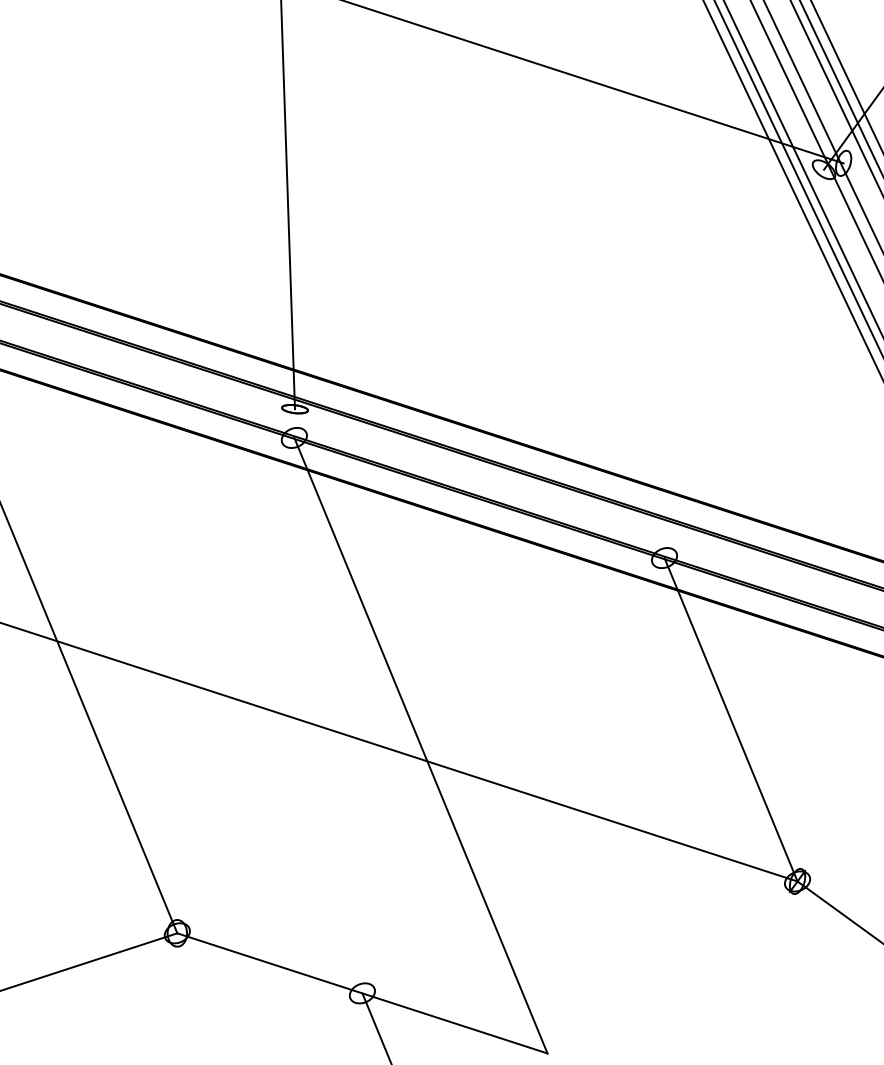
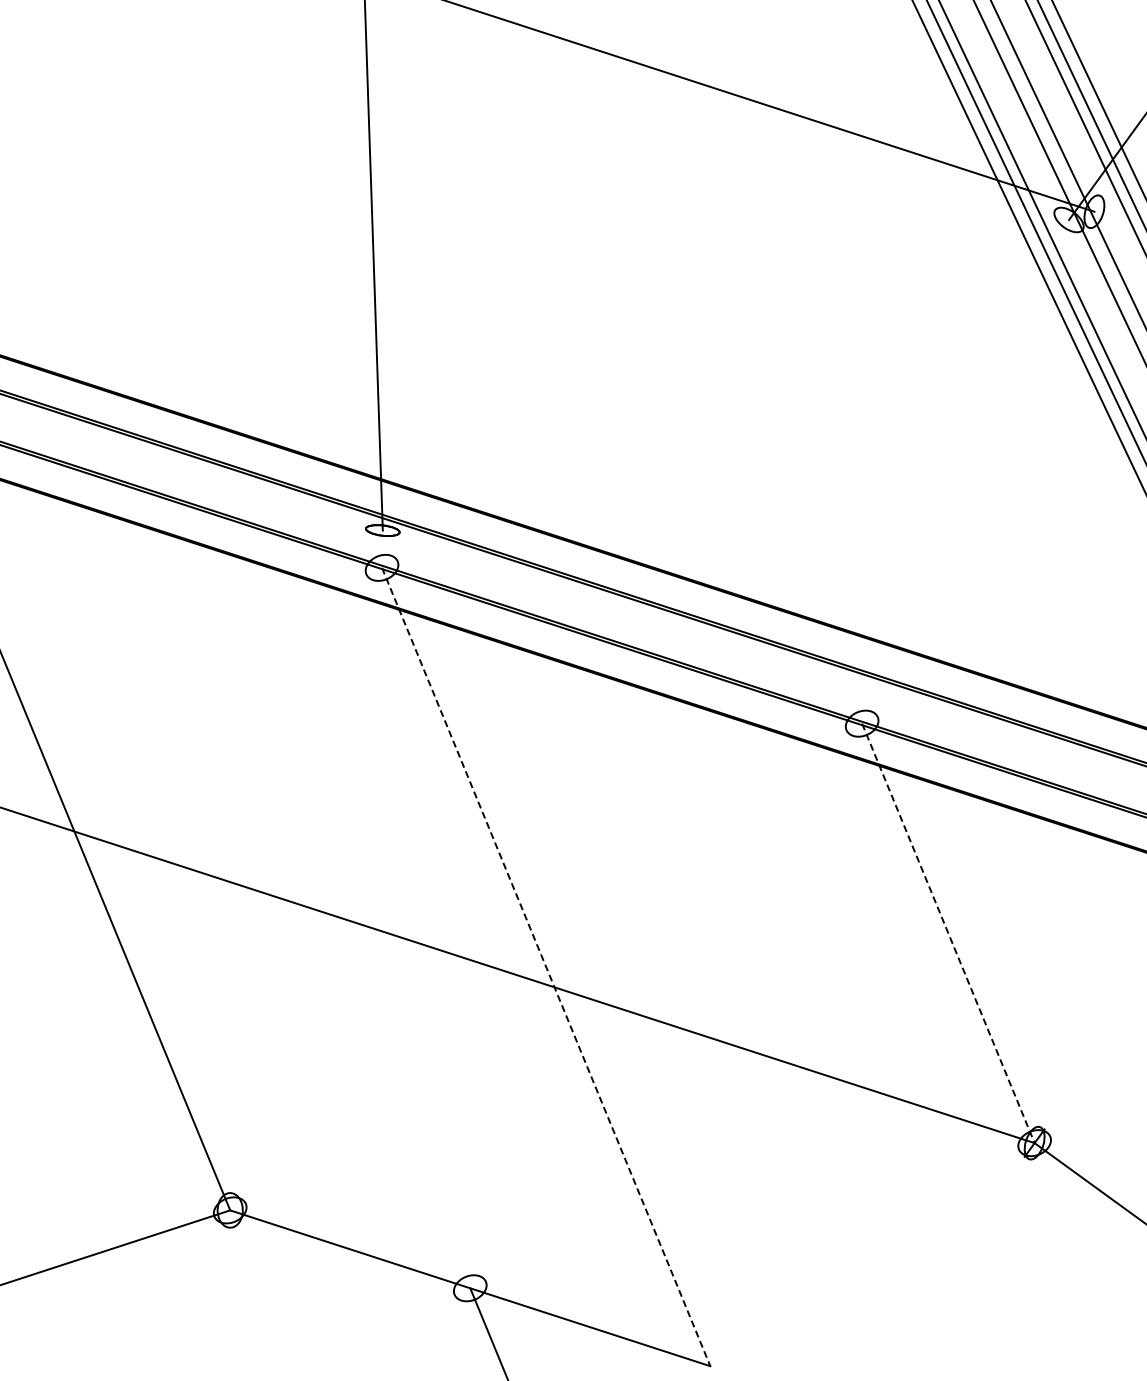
line: (731, 719) -> (948, 933), solid -> dashed
line: (421, 746) -> (546, 967), solid -> dashed

